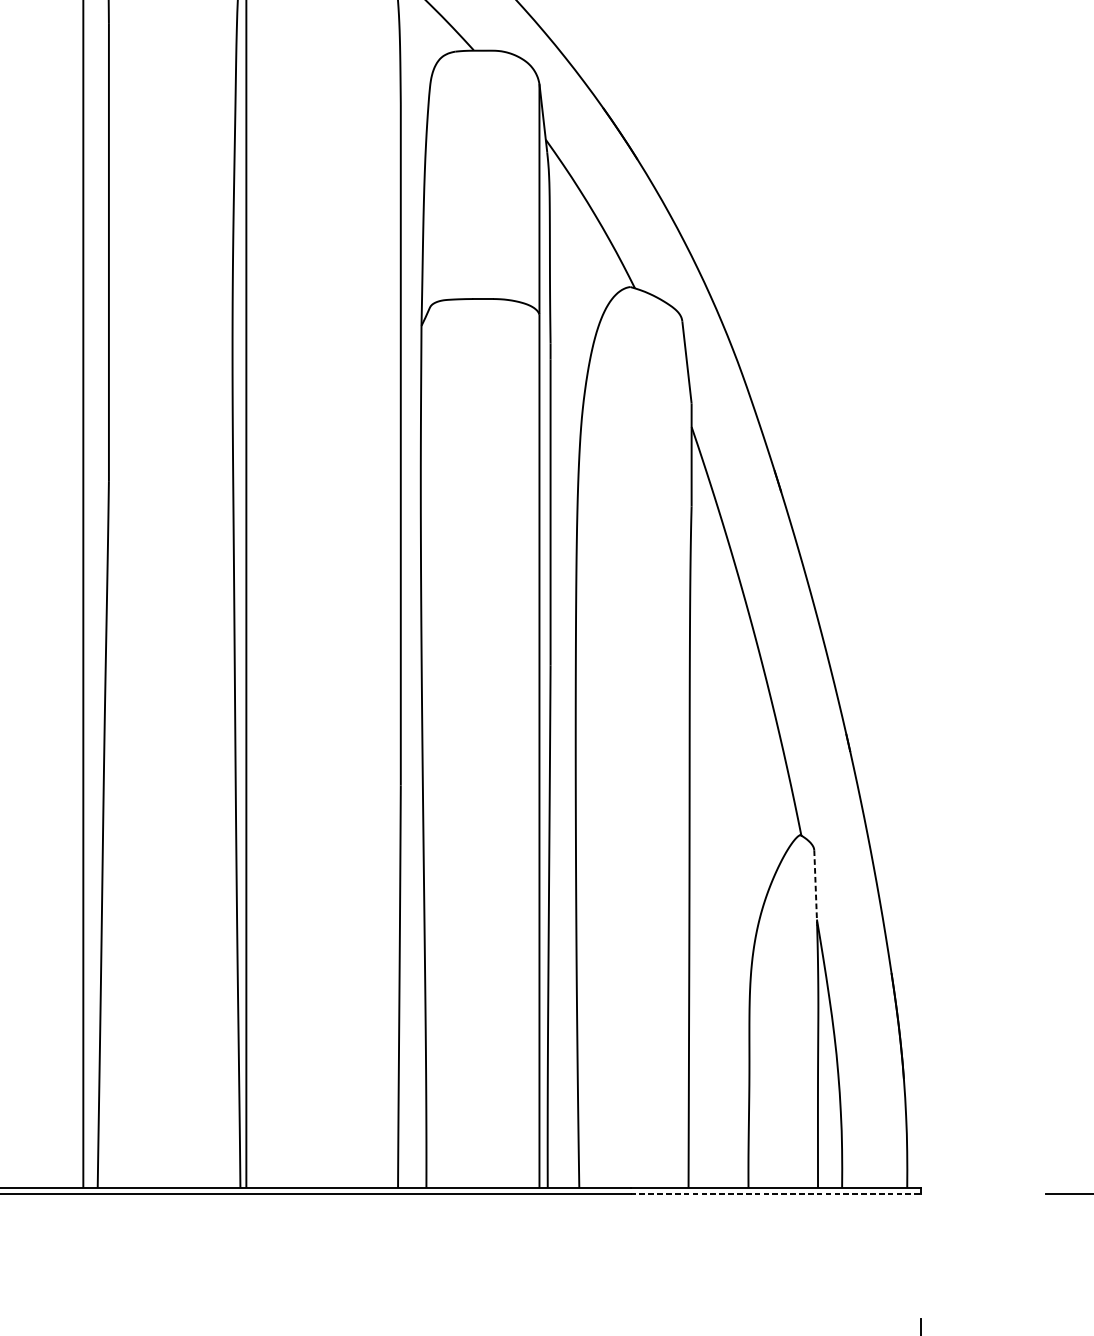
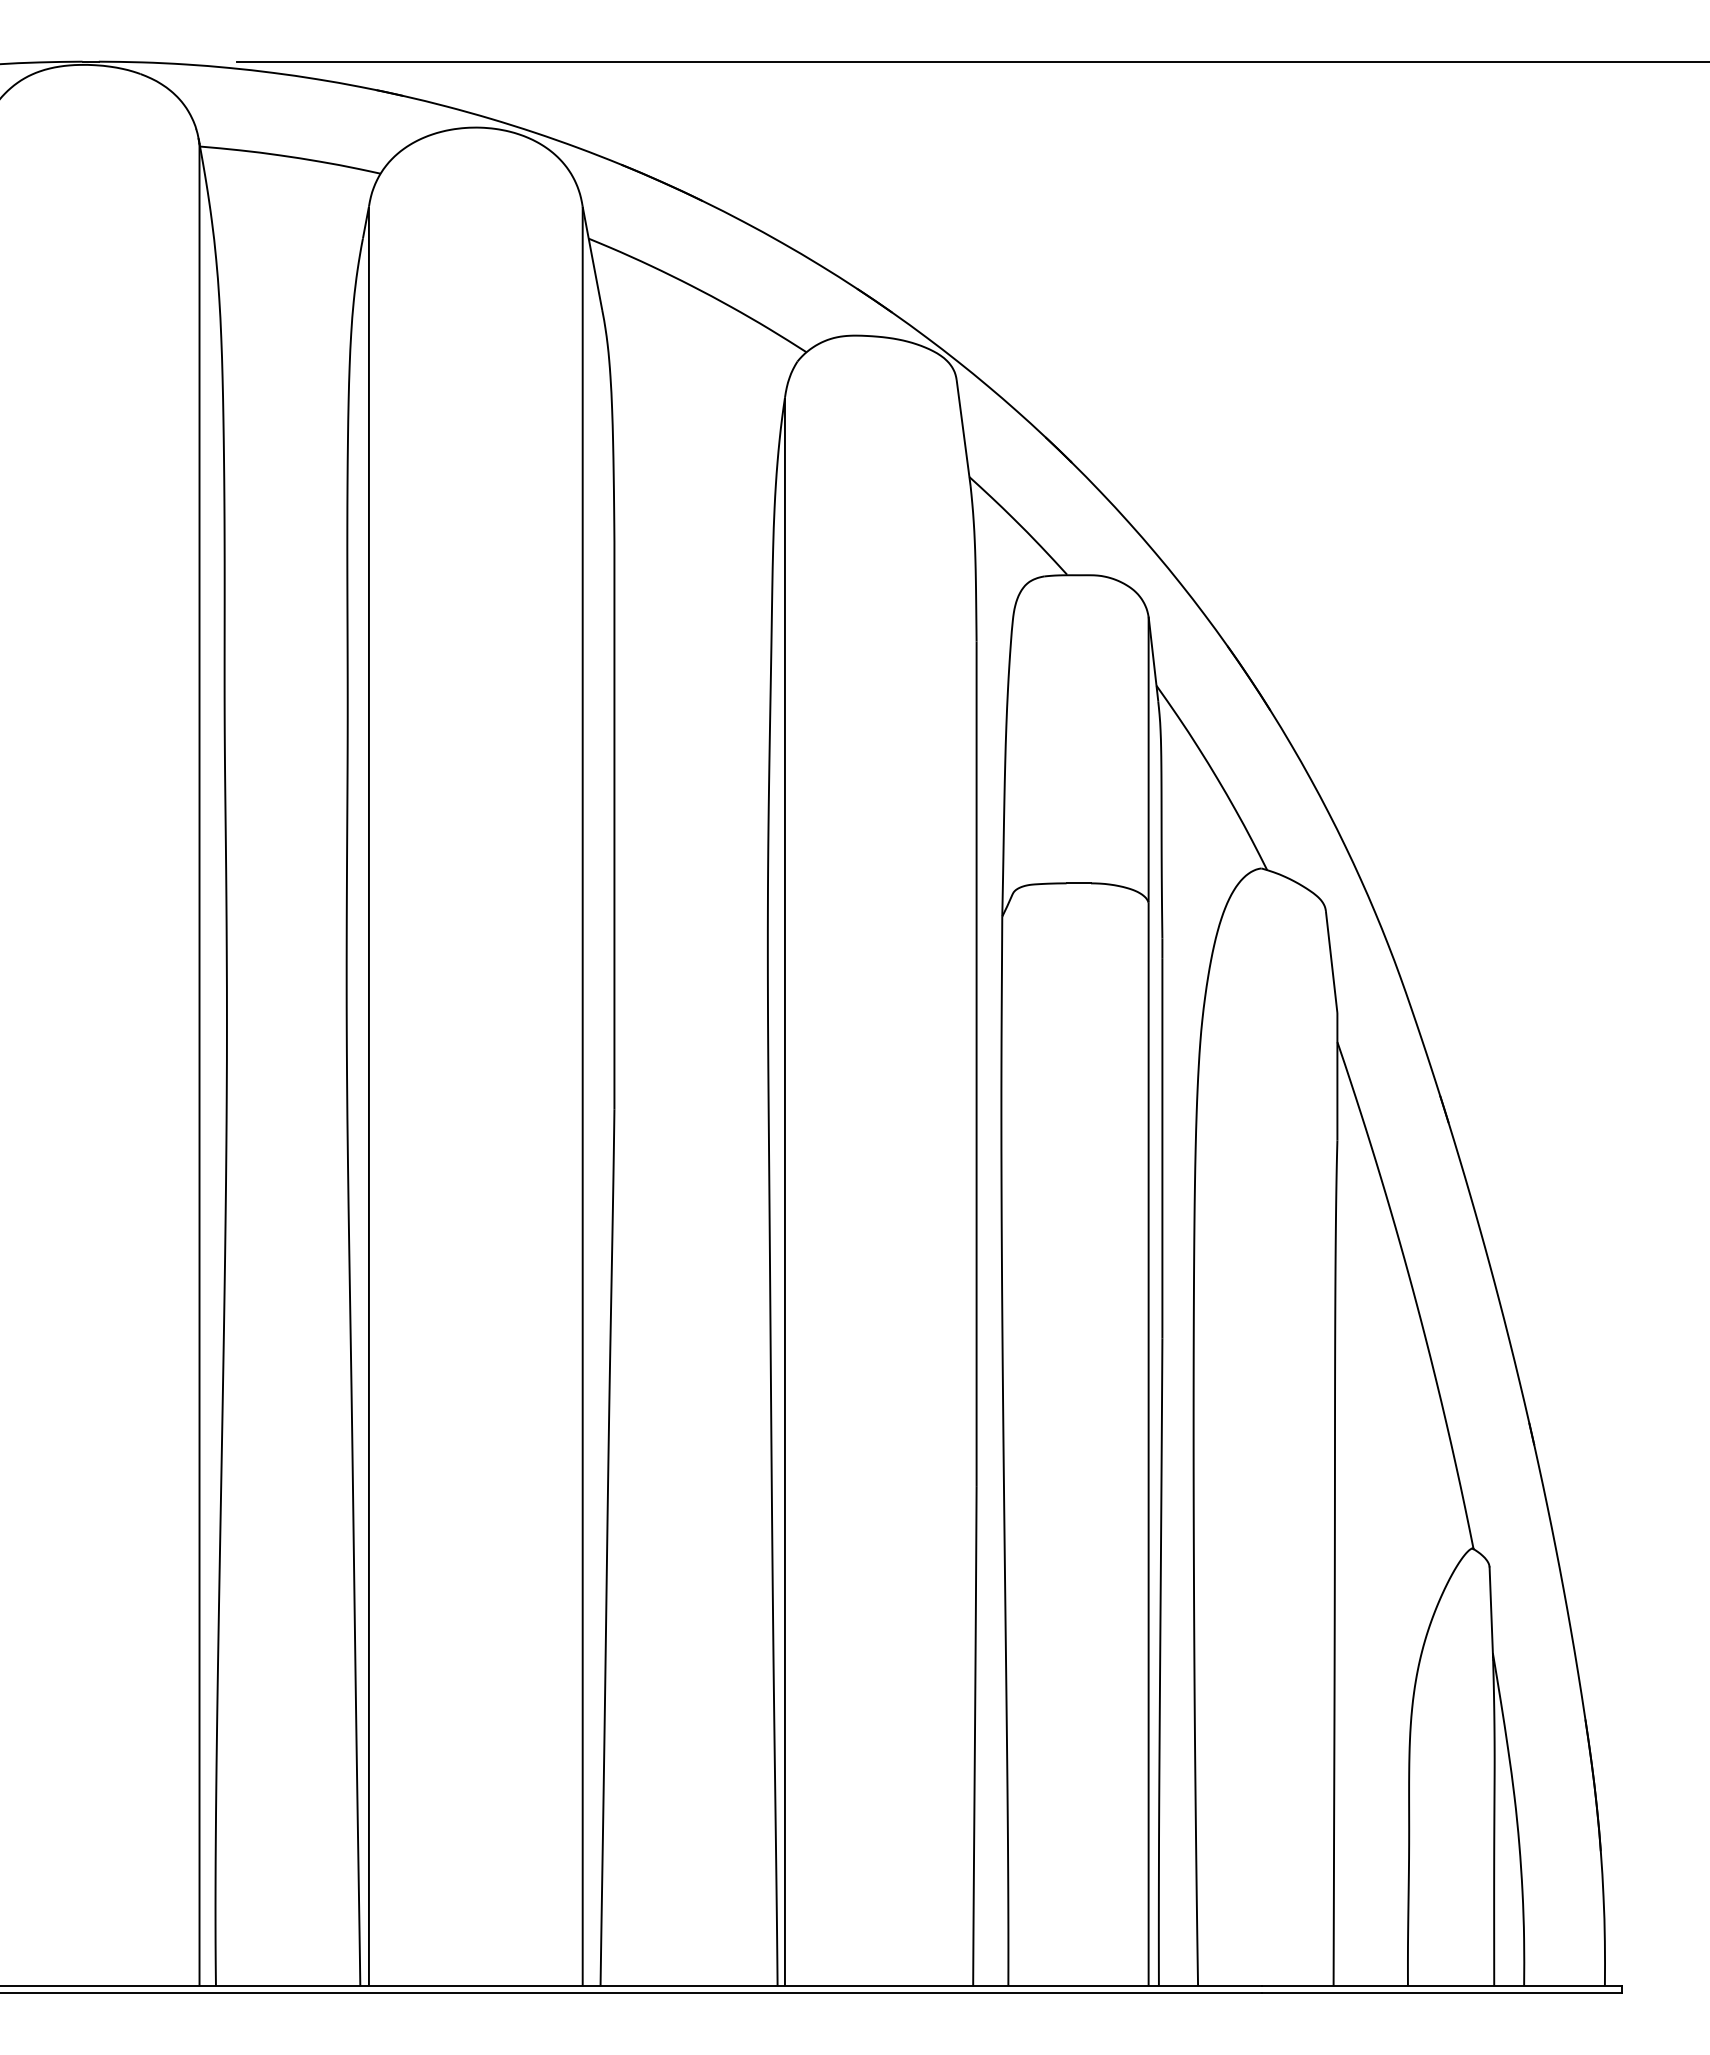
line: (815, 886) -> (1491, 1612), dashed -> solid
line: (776, 1193) -> (1442, 1993), dashed -> solid

